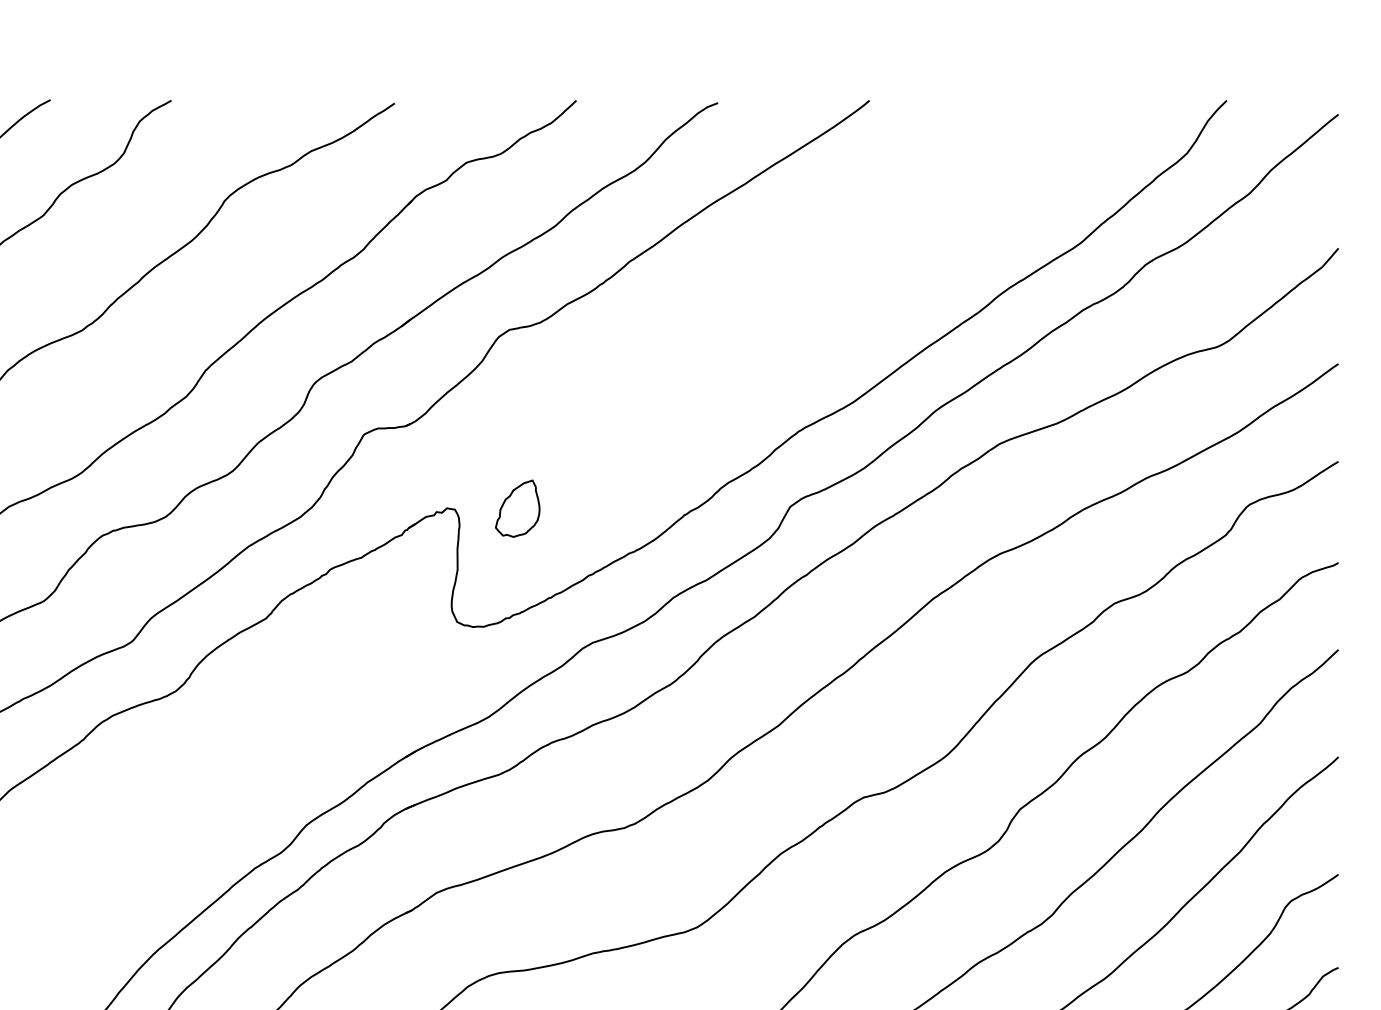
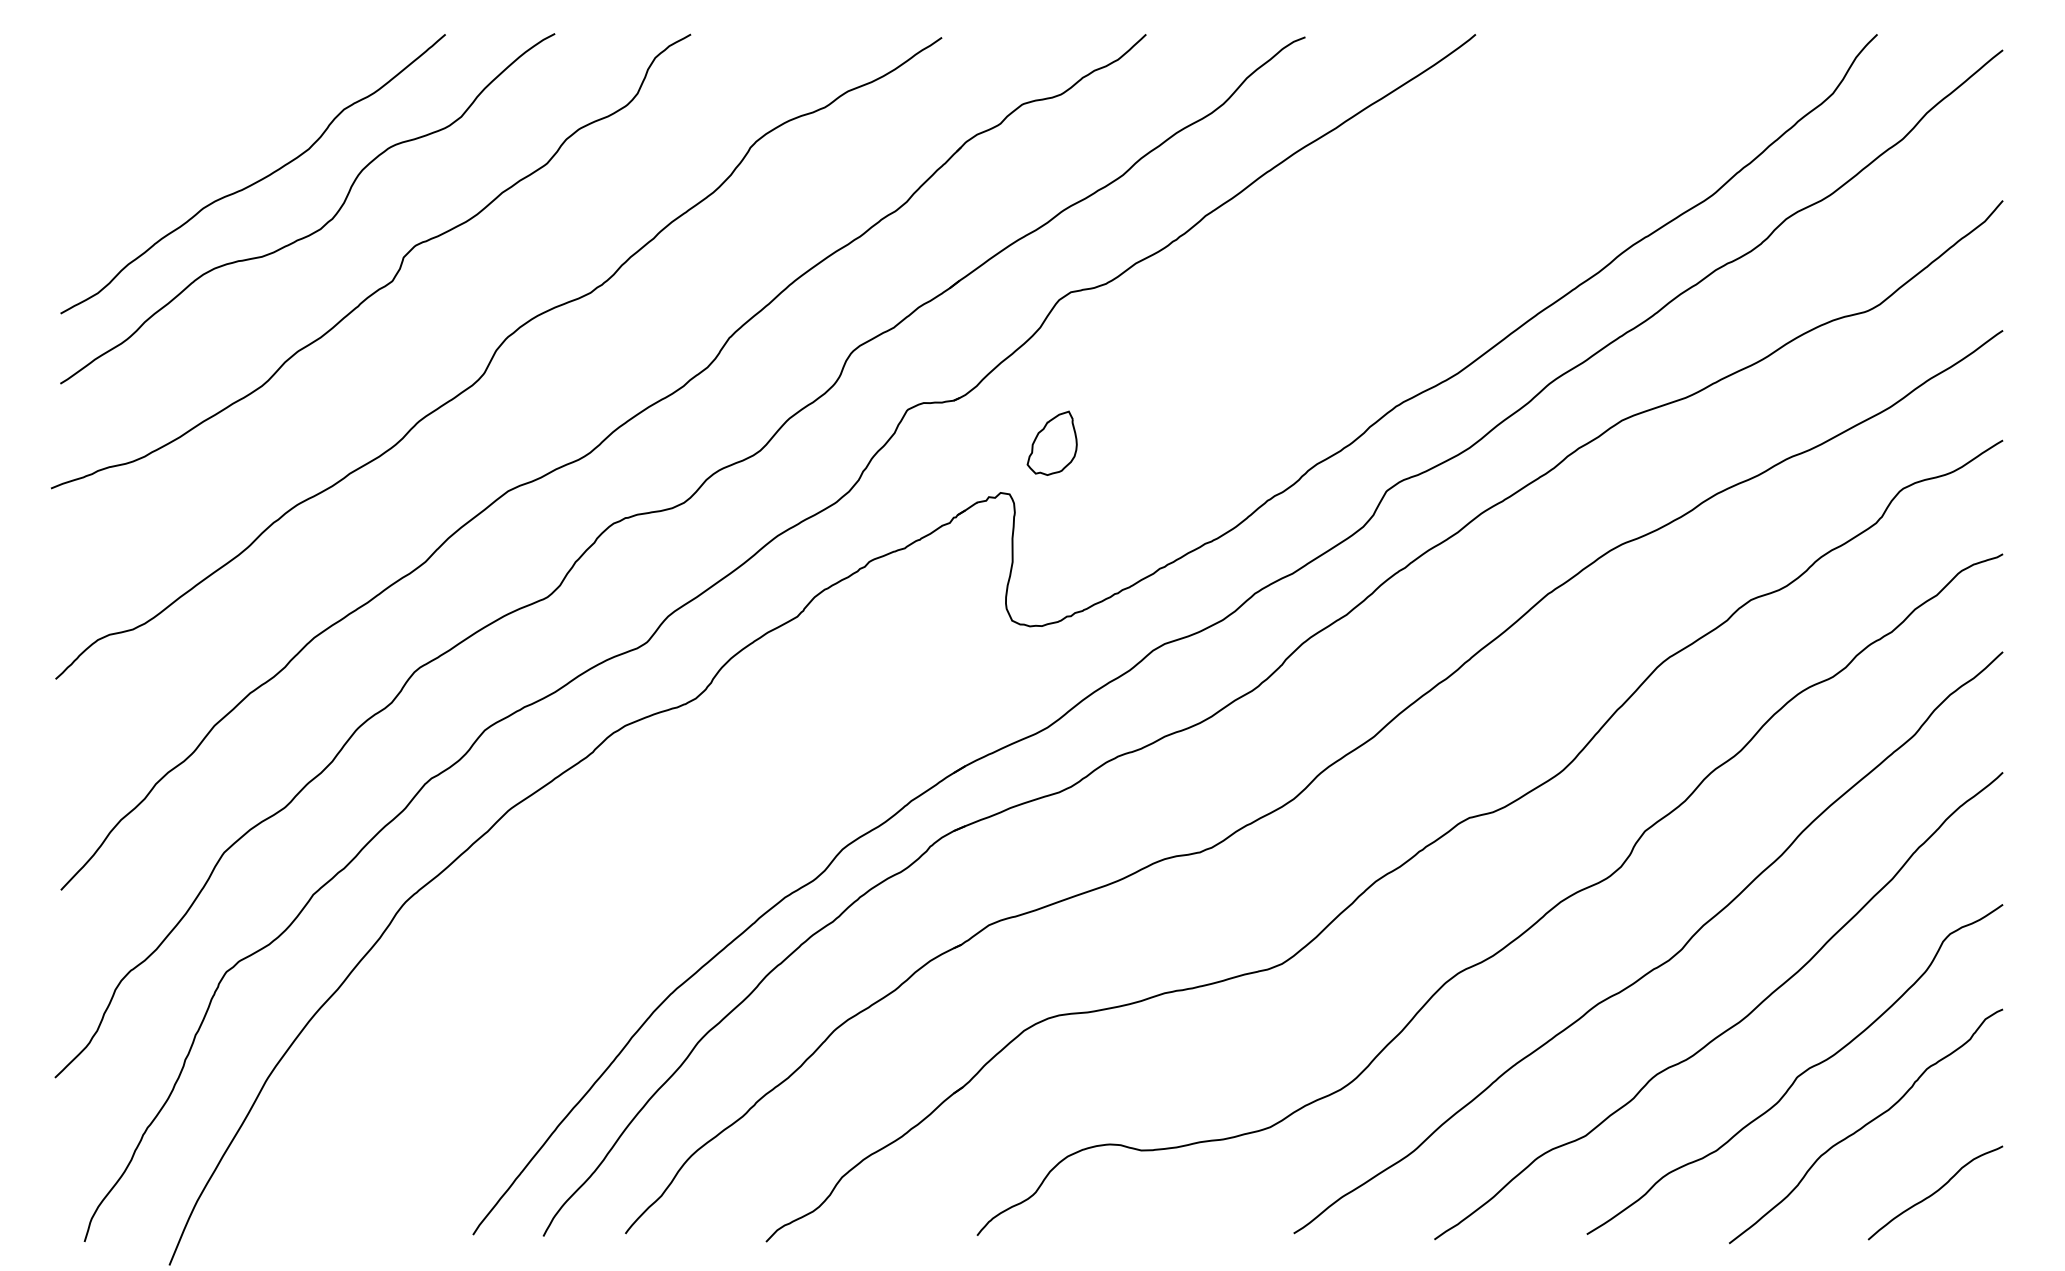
part: (517, 507) -> (1051, 442), moved

